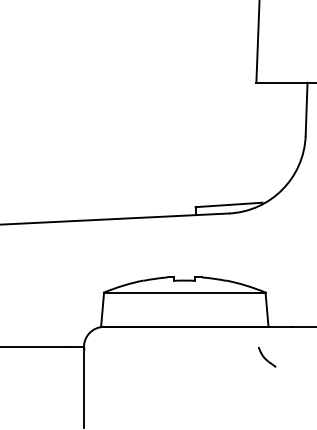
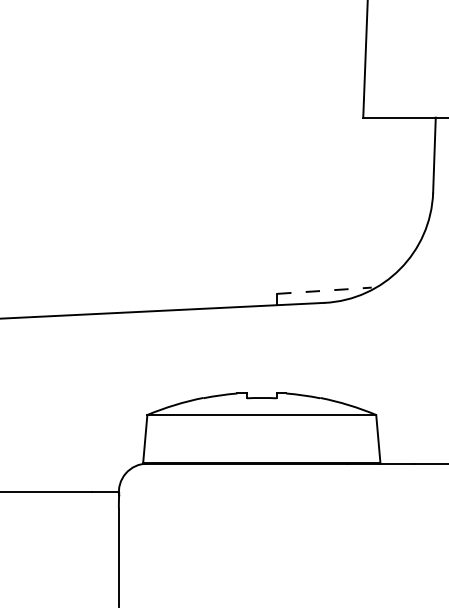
line: (229, 204) -> (324, 290), solid -> dashed
part: (267, 357) -> (378, 506), removed

